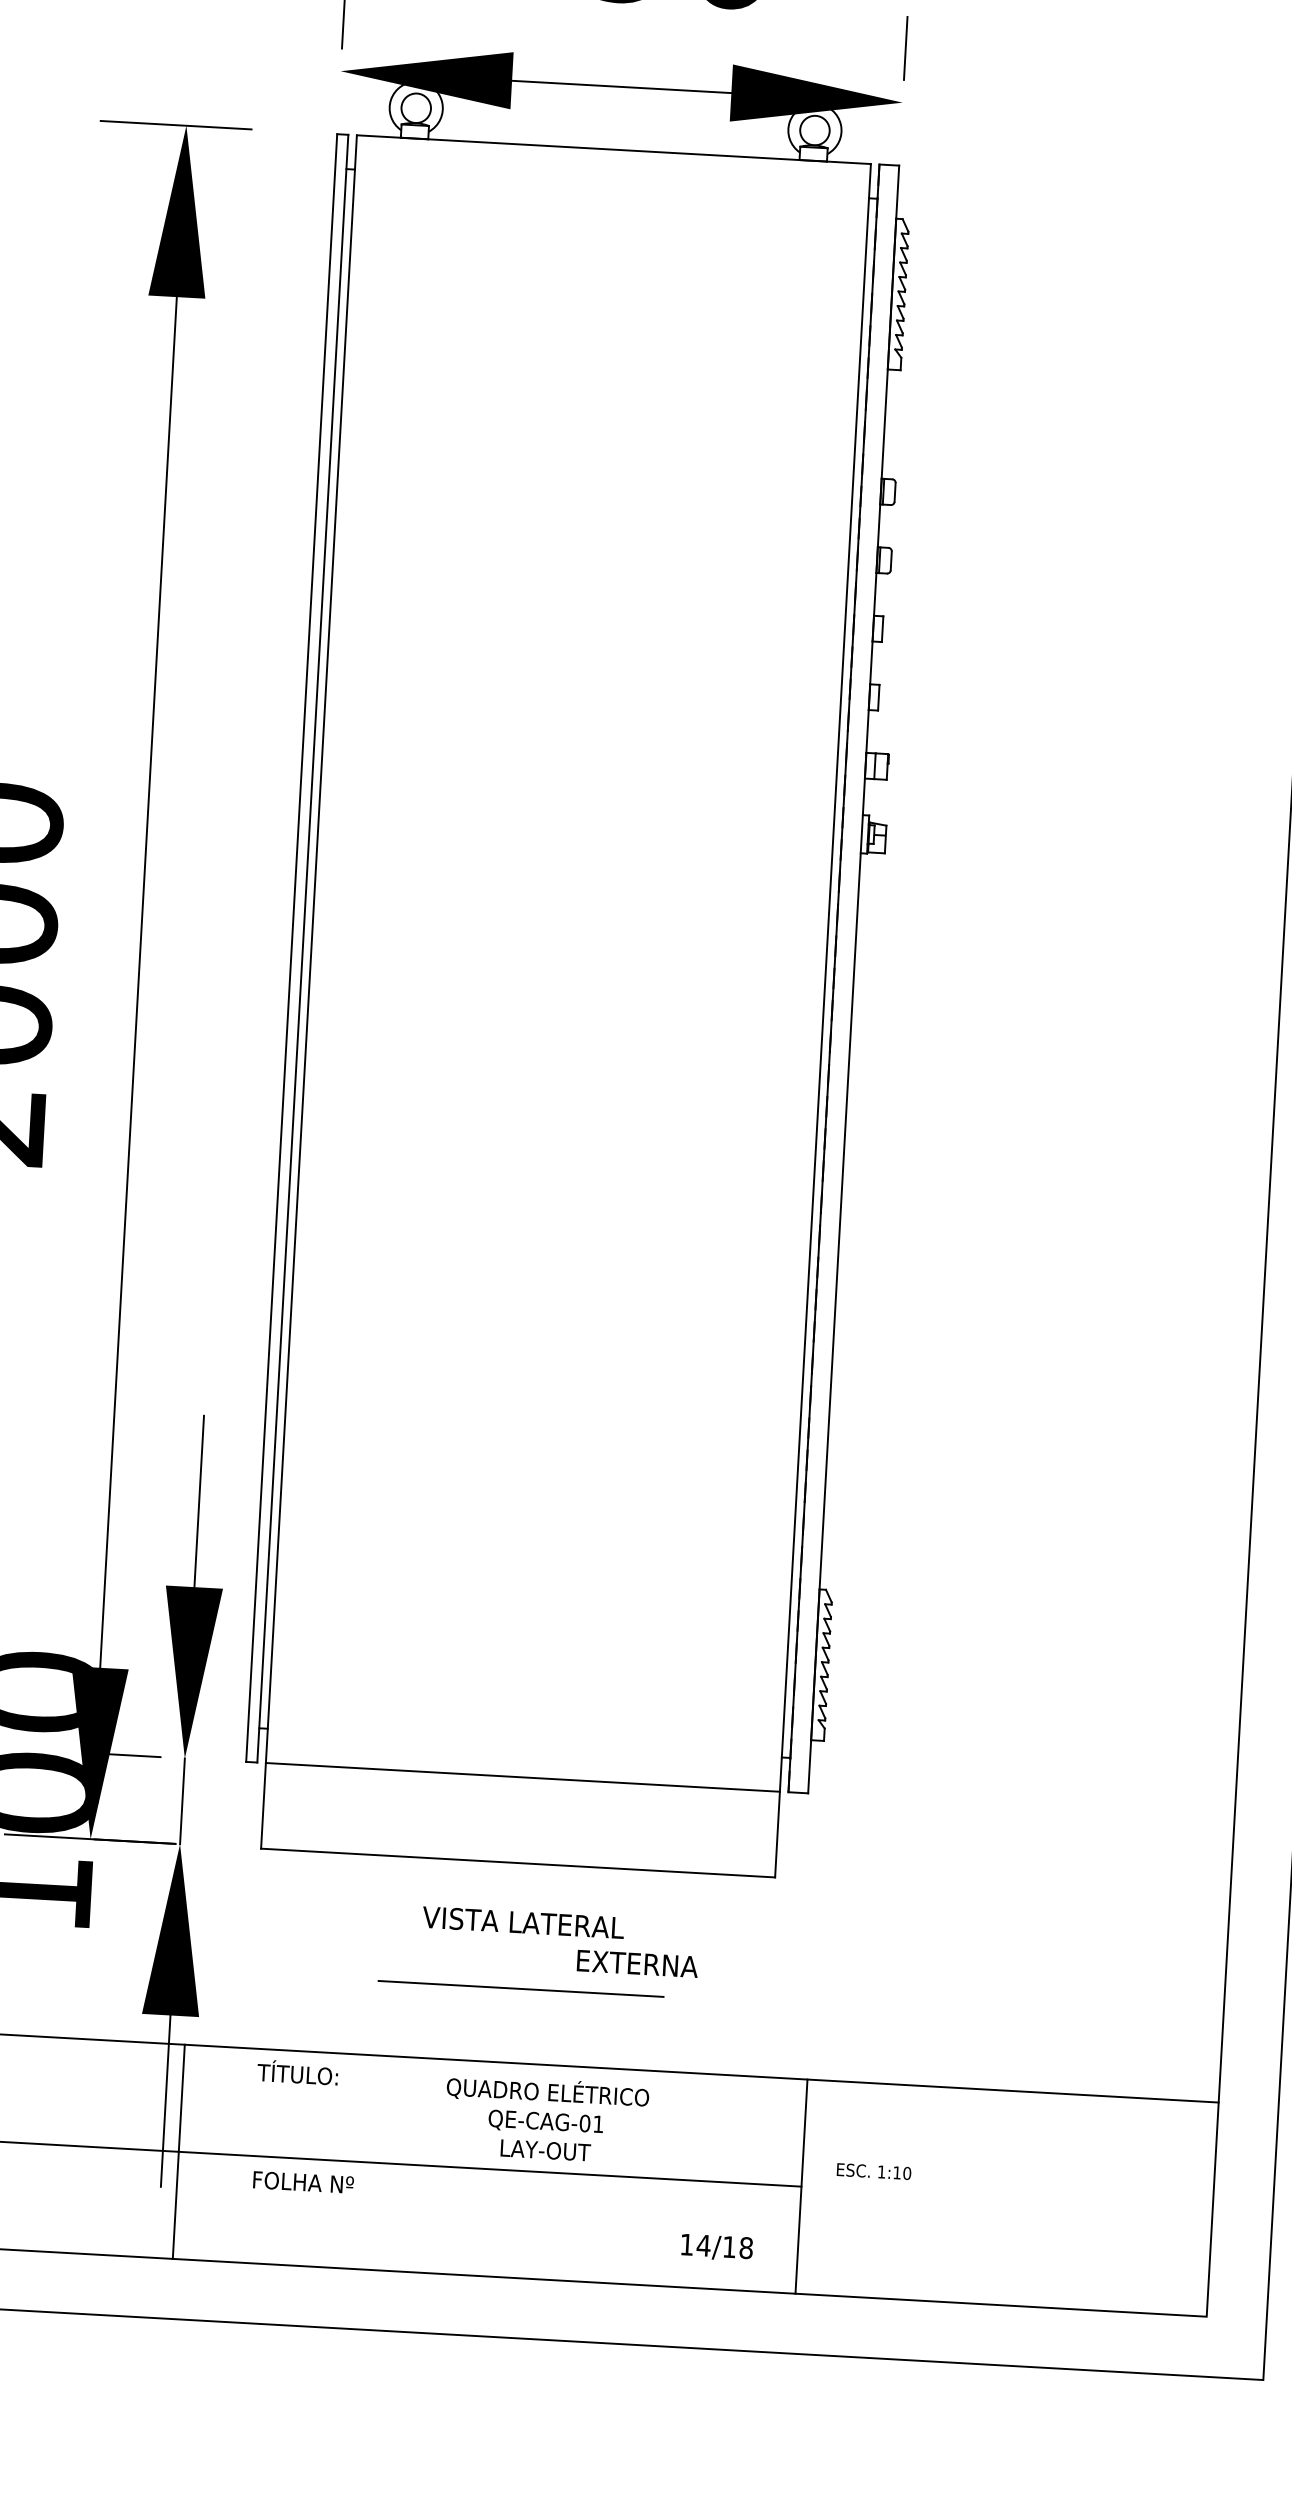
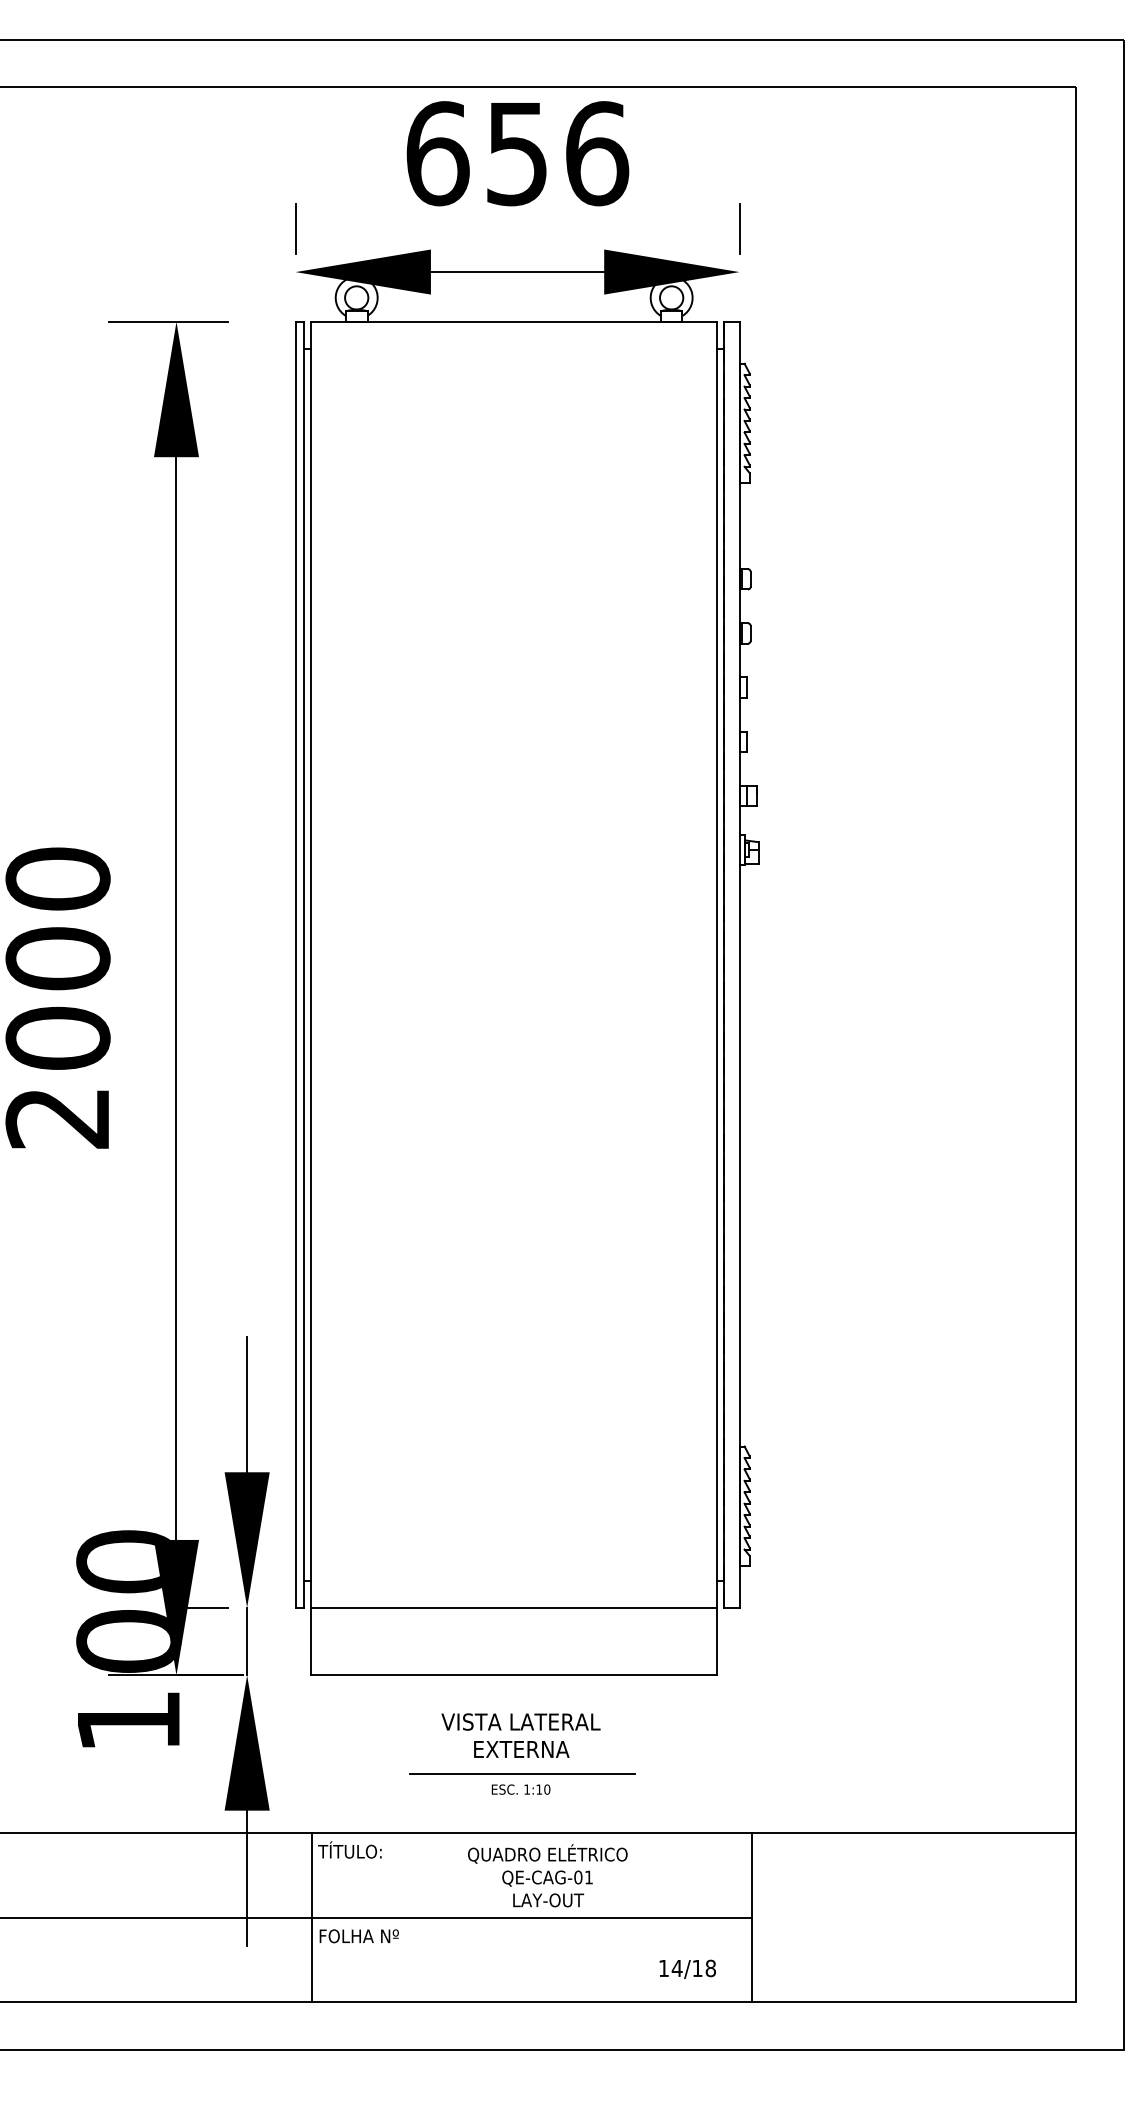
text: (637, 1963) -> (521, 1749), moved
line: (178, 2151) -> (311, 1917), moved
text: (873, 2171) -> (520, 1789), moved

